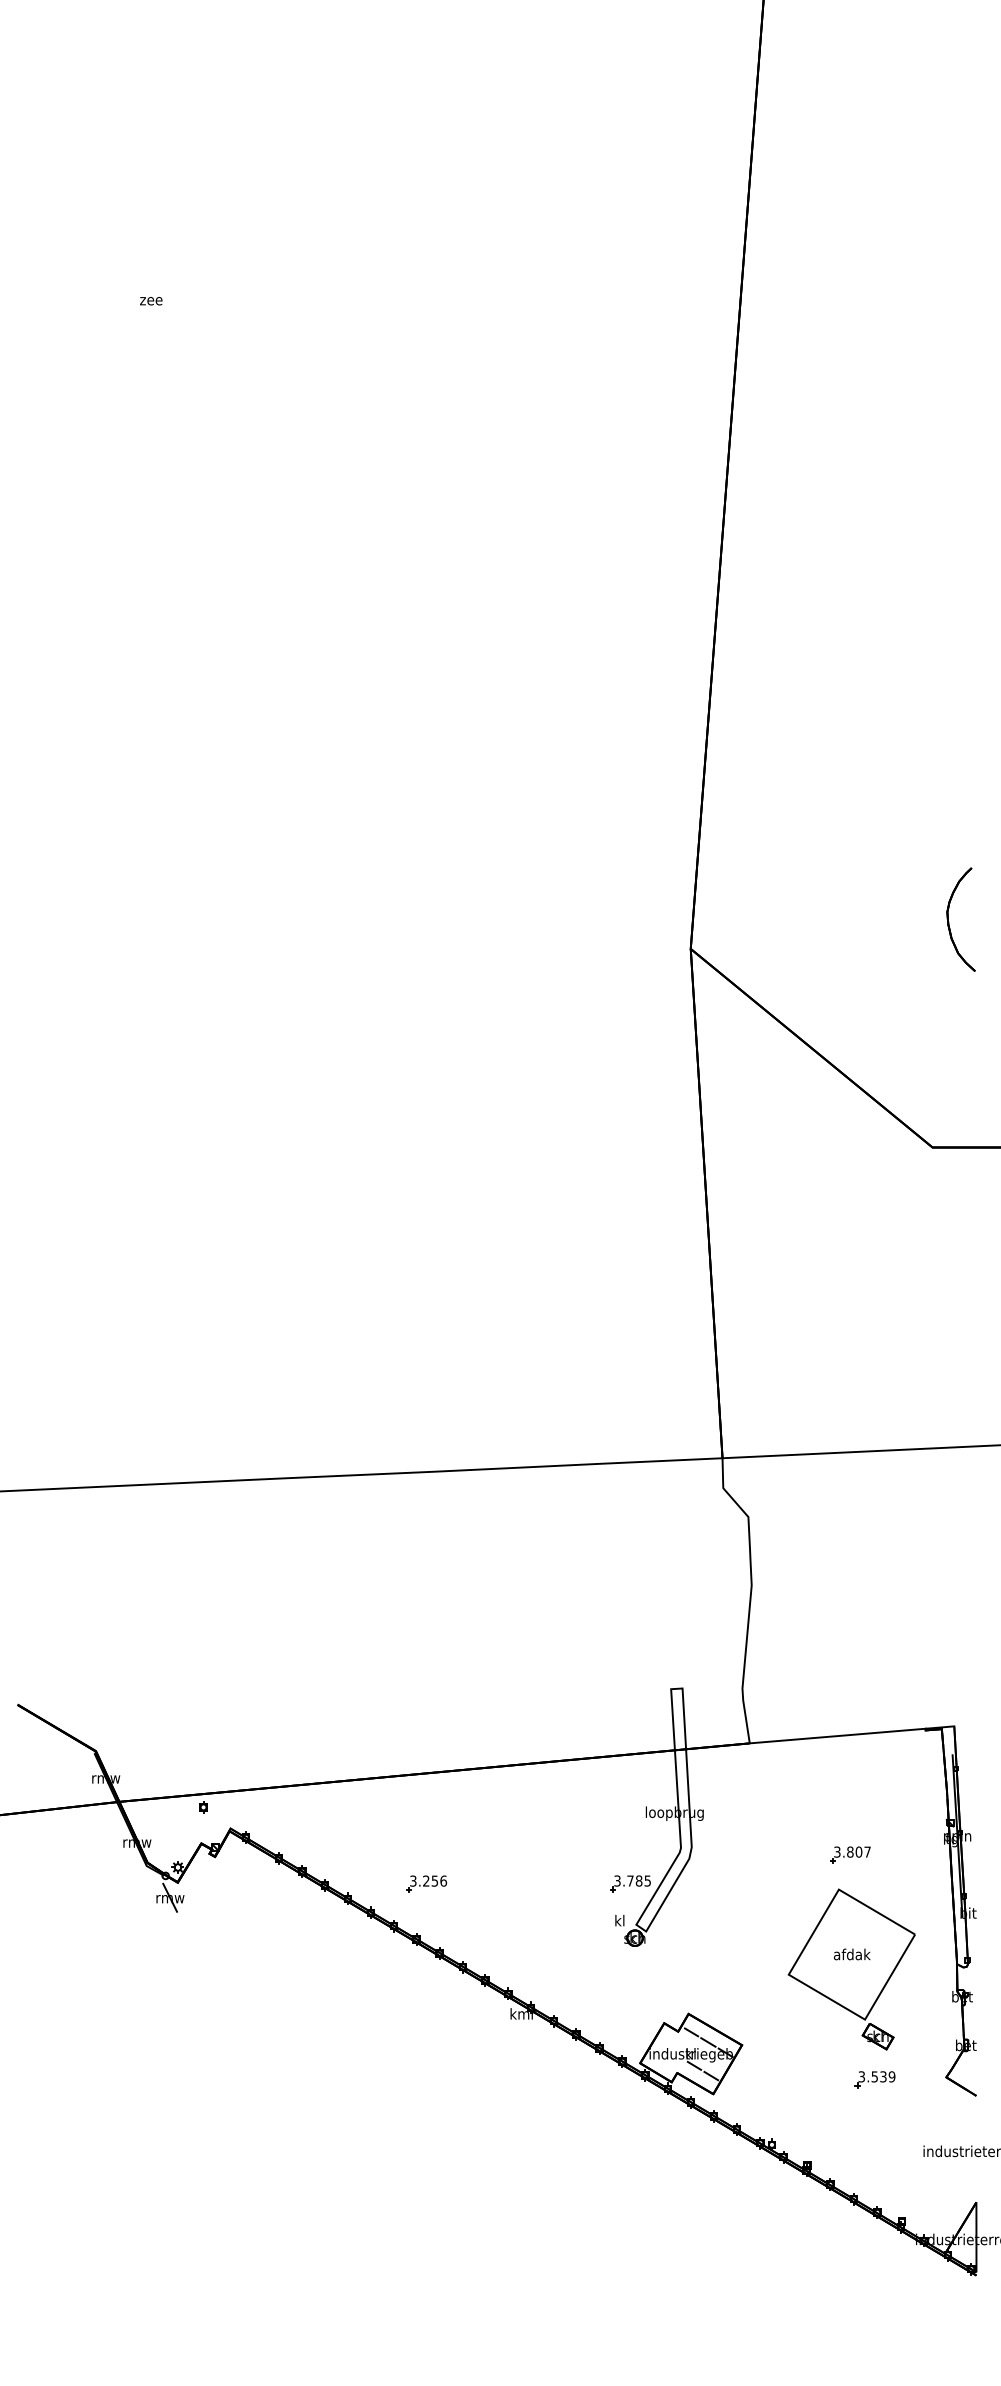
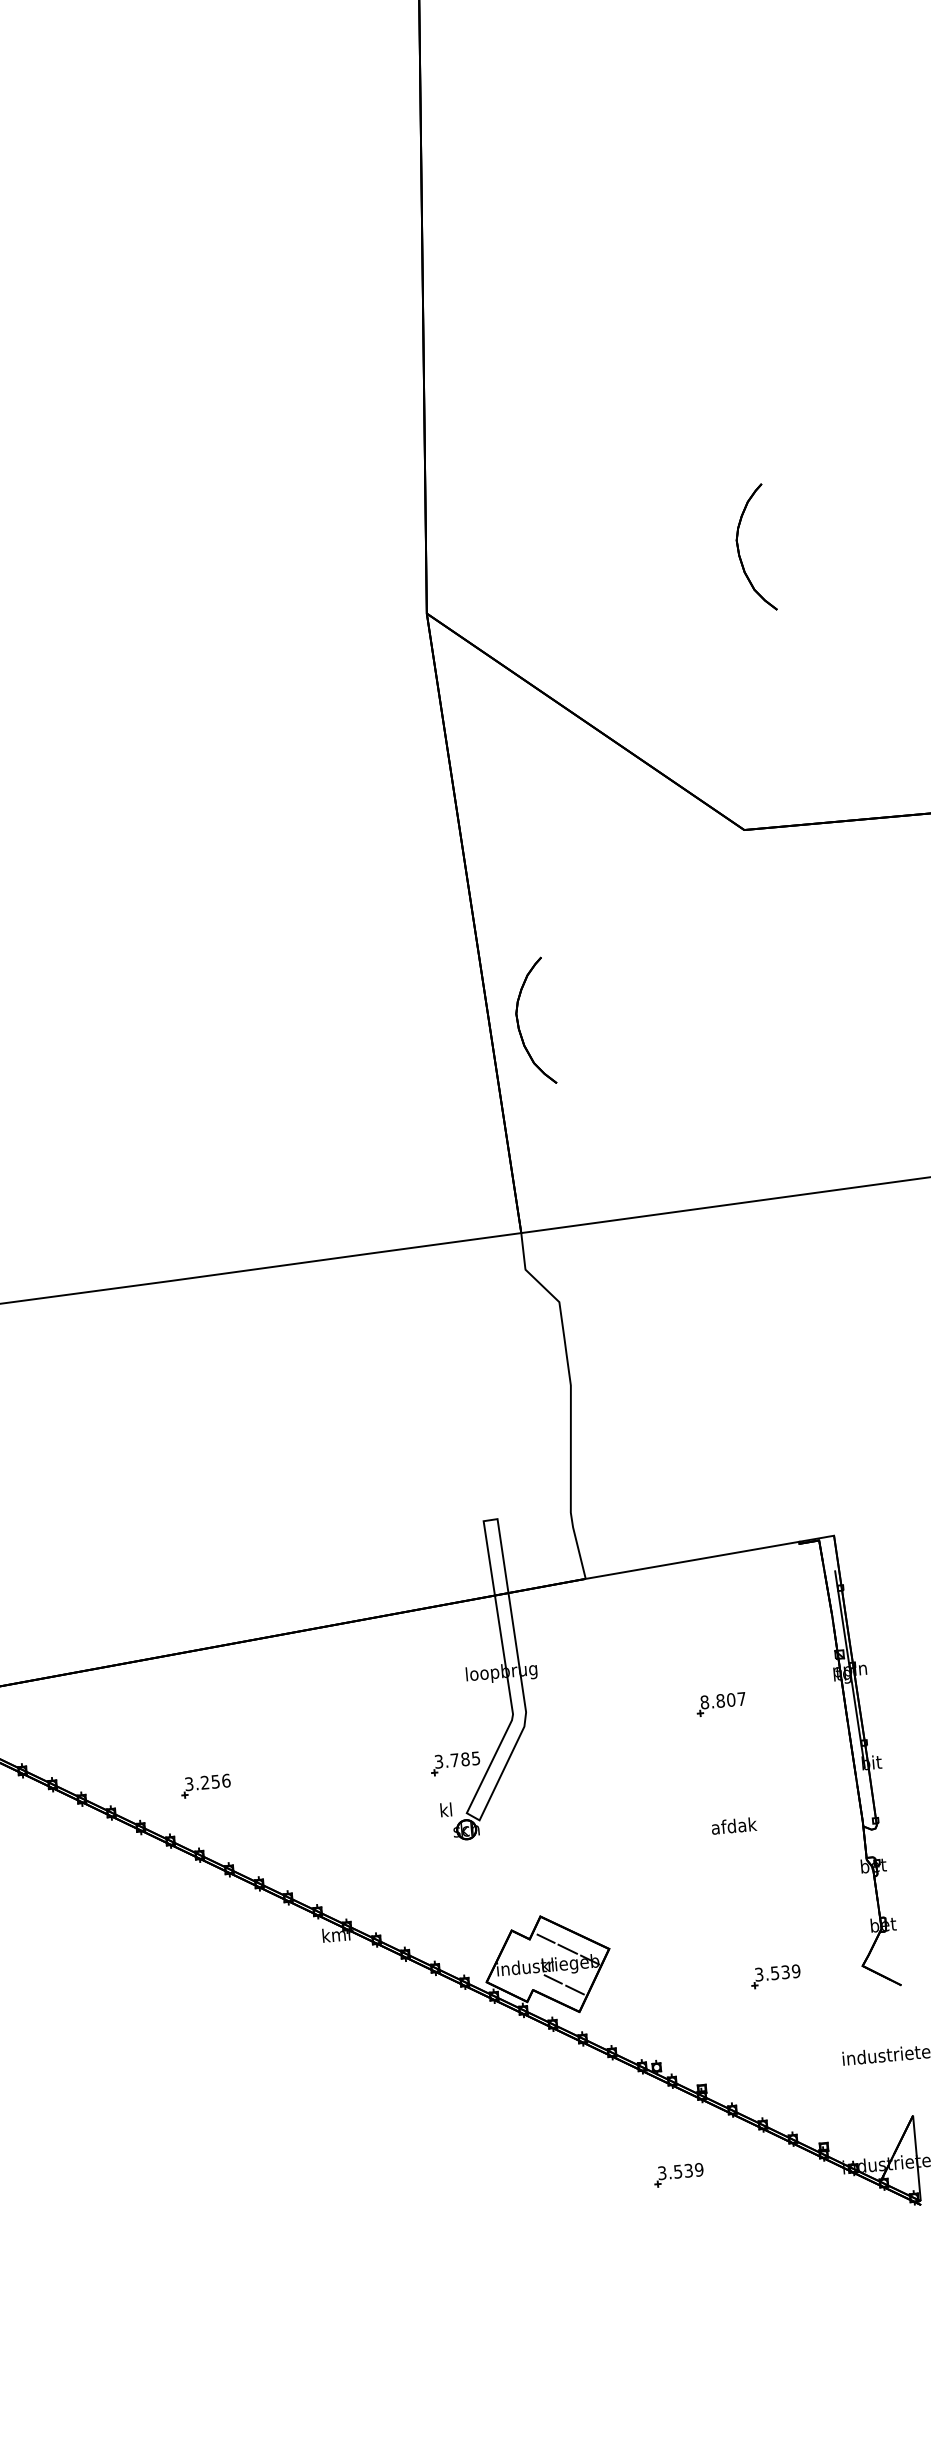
part: (736, 1289) -> (519, 1025), added
text: (837, 1851) -> (704, 1701), 3.807 -> 8.807
part: (851, 1969) -> (734, 1844), removed
part: (781, 2233) -> (678, 2174), added

